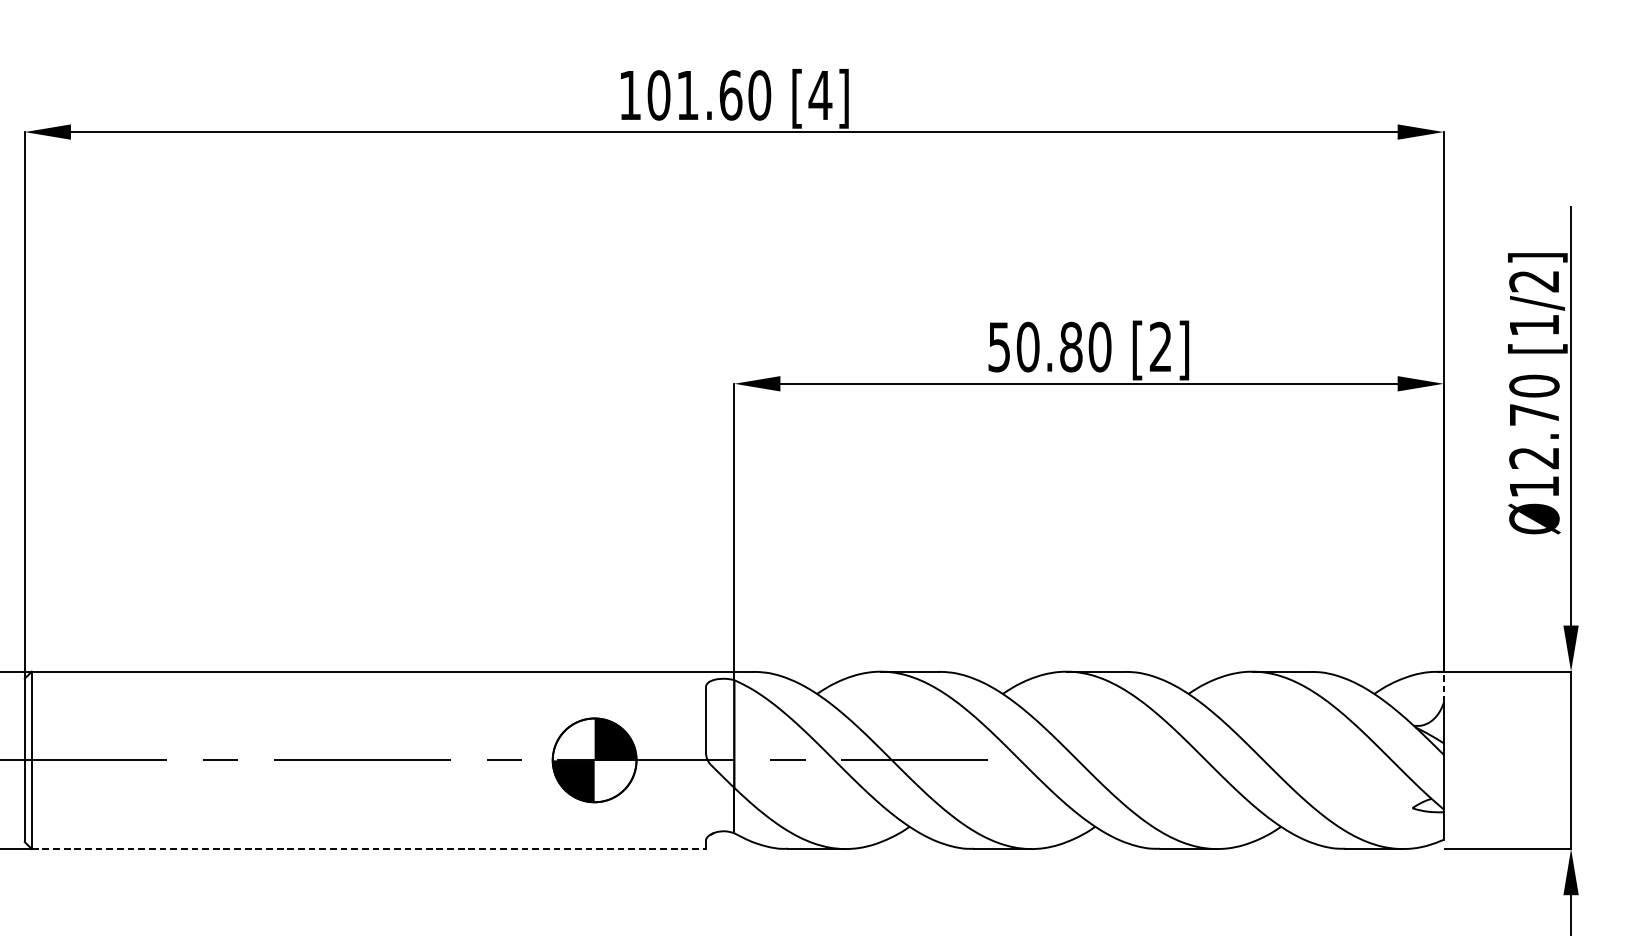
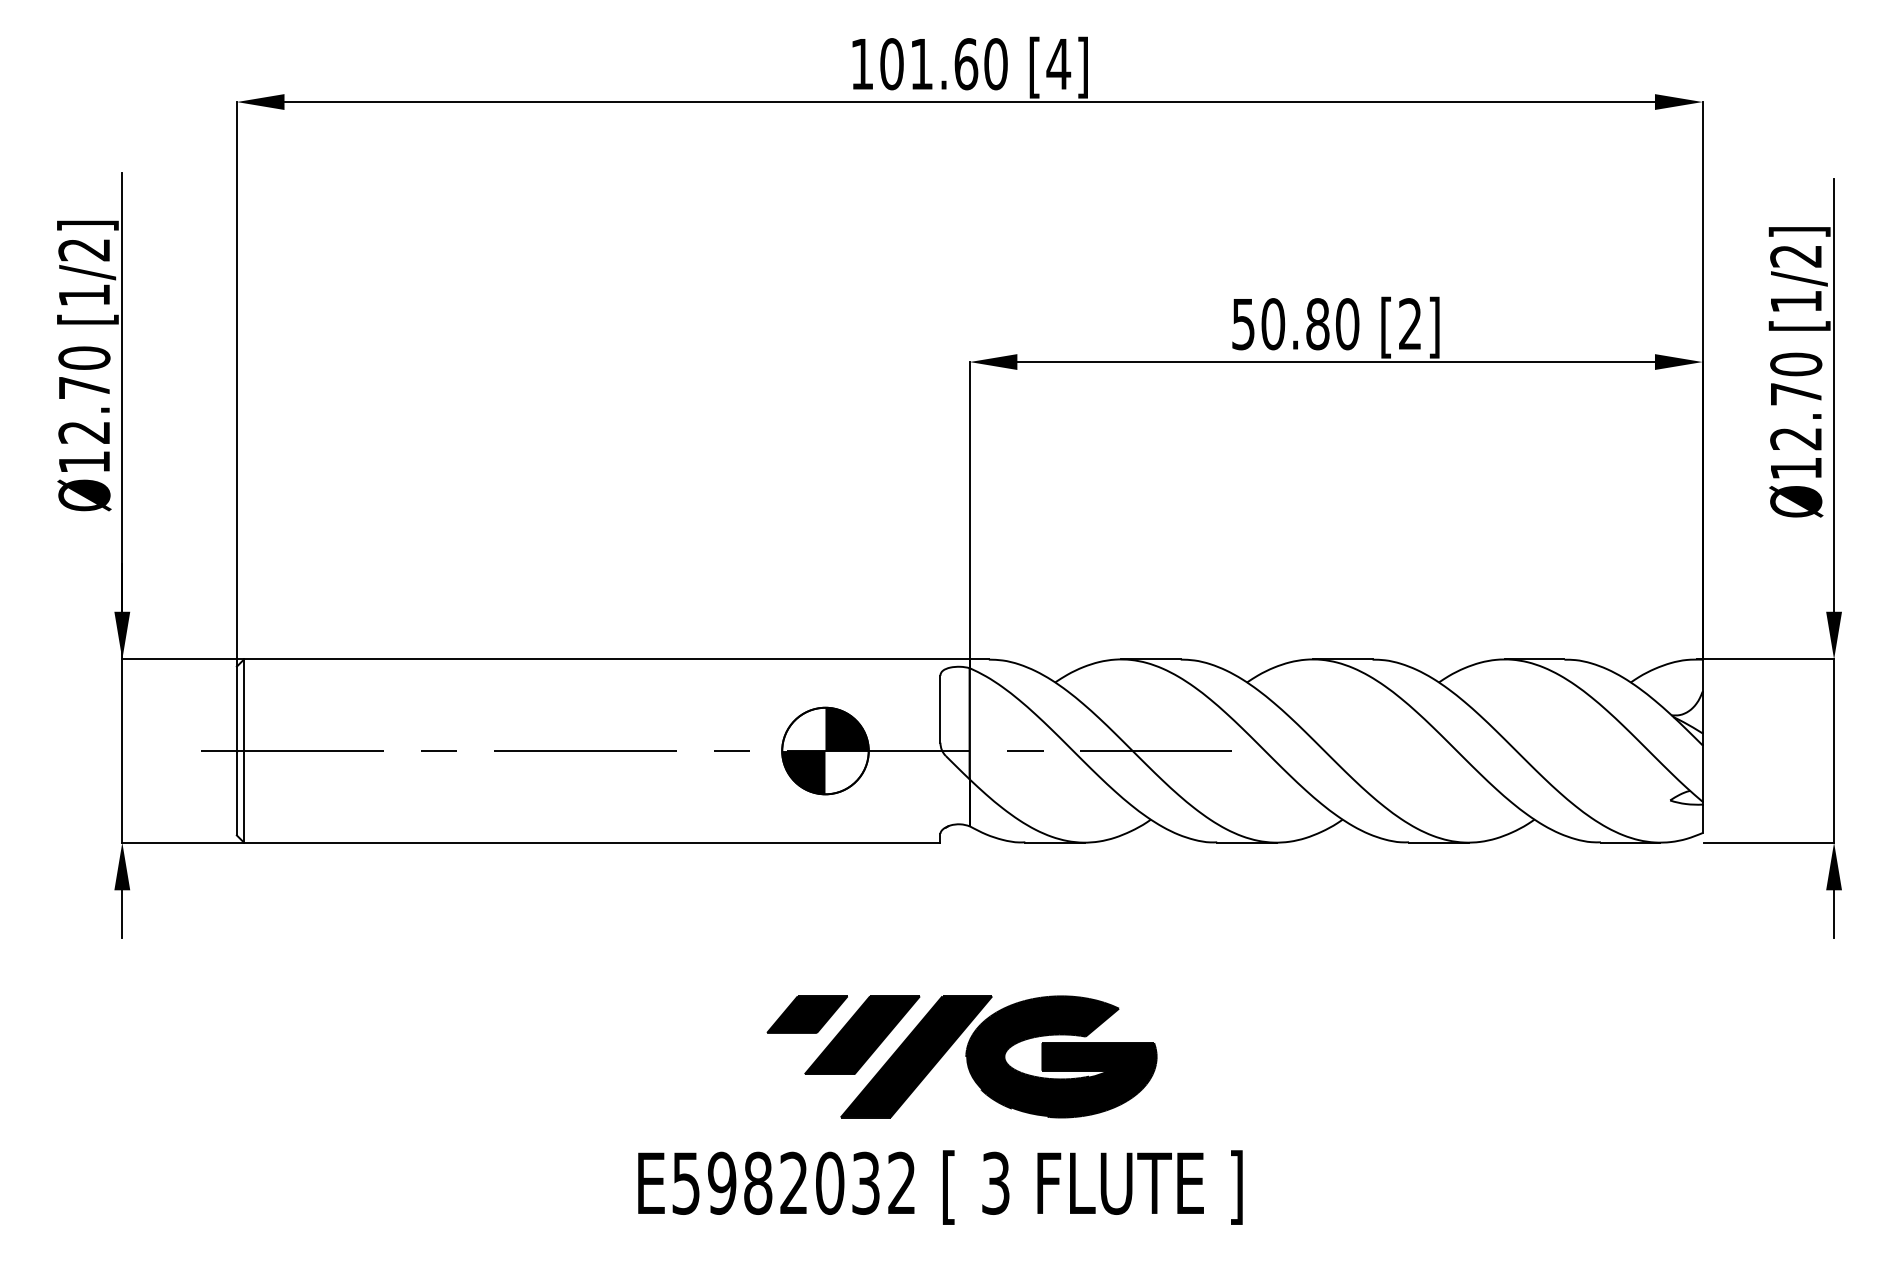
line: (1443, 687) -> (1702, 675), dashed -> solid
line: (369, 848) -> (592, 842), dashed -> solid

